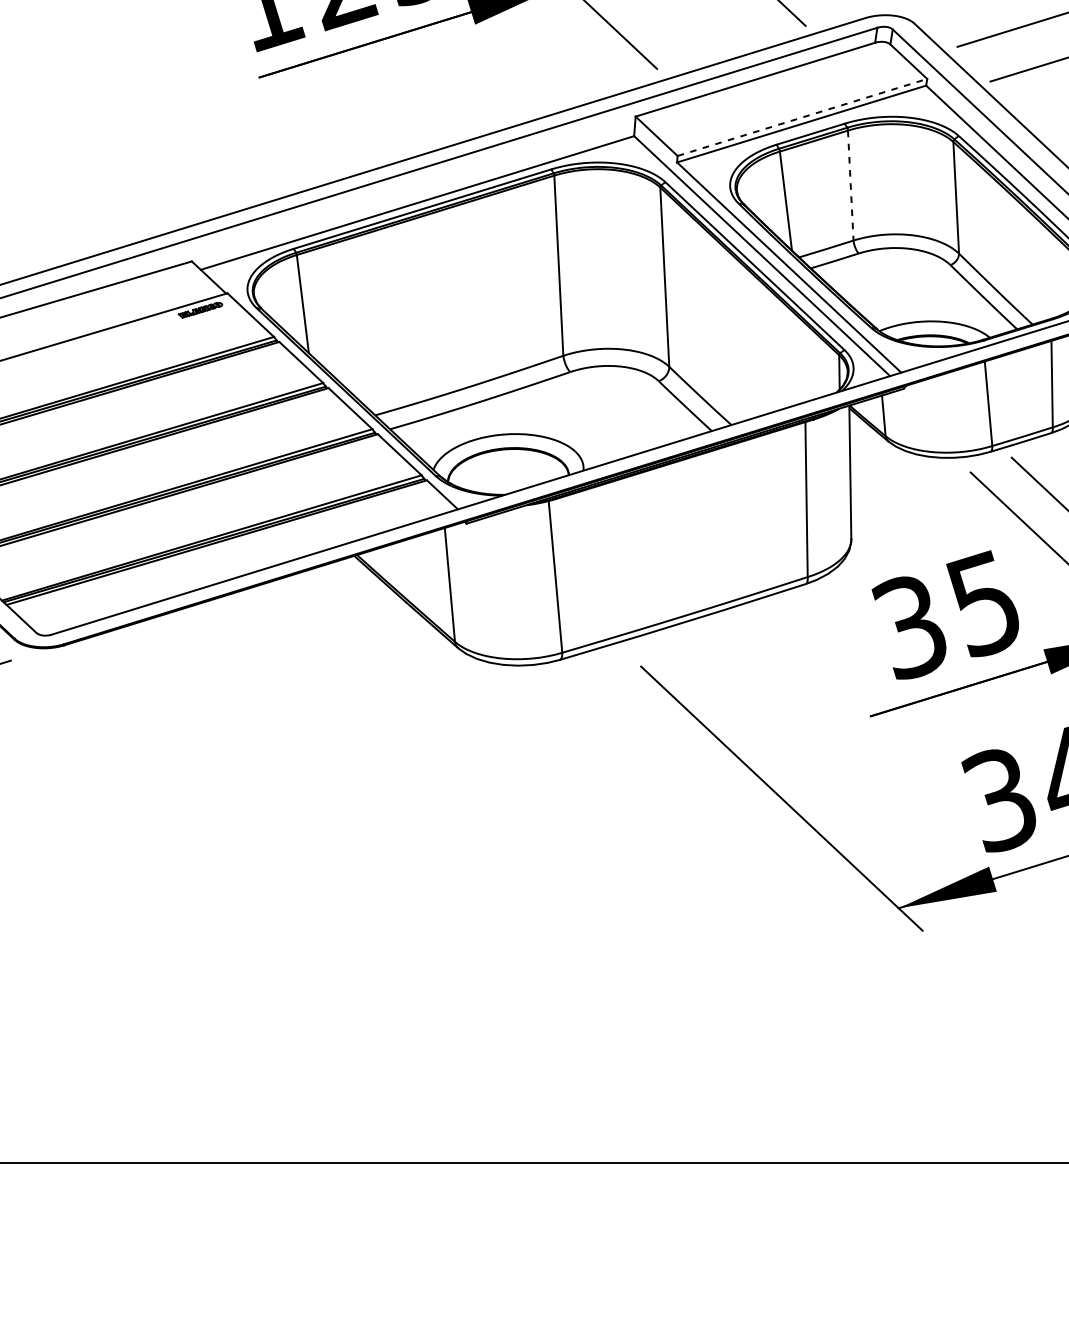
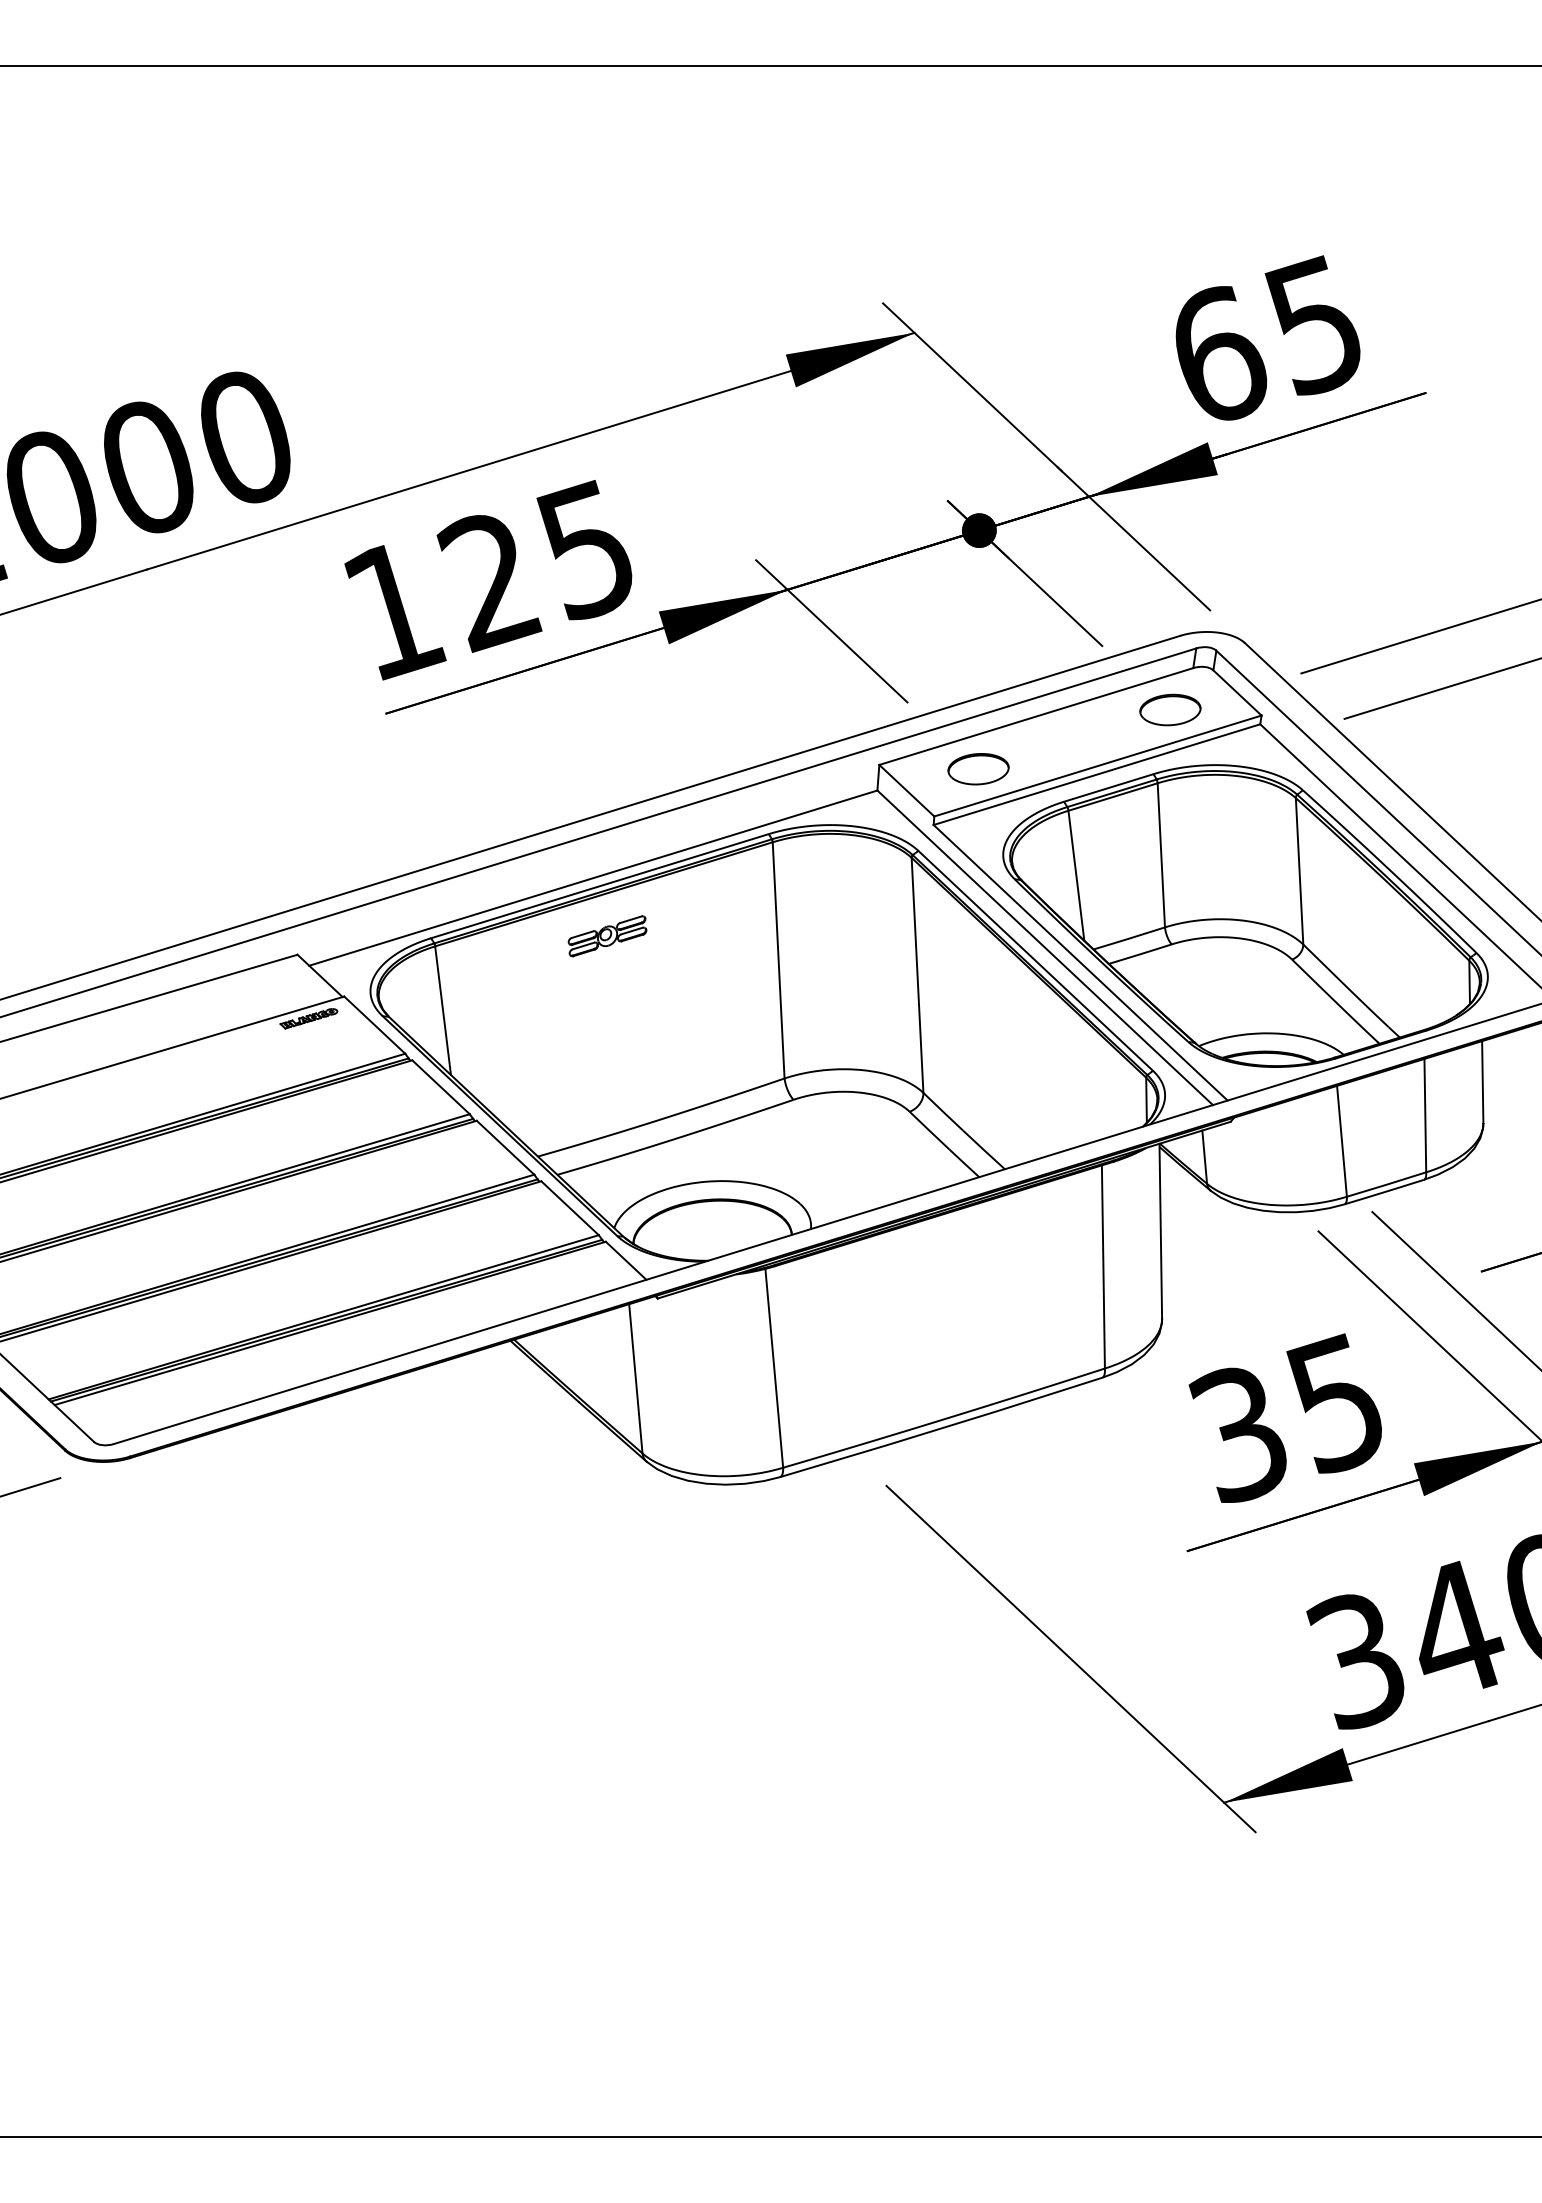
part: (857, 74) -> (1170, 709), added
line: (802, 117) -> (1098, 765), dashed -> solid
part: (711, 120) -> (978, 769), added
line: (850, 185) -> (1161, 855), dashed -> solid
part: (428, 247) -> (607, 936), added

